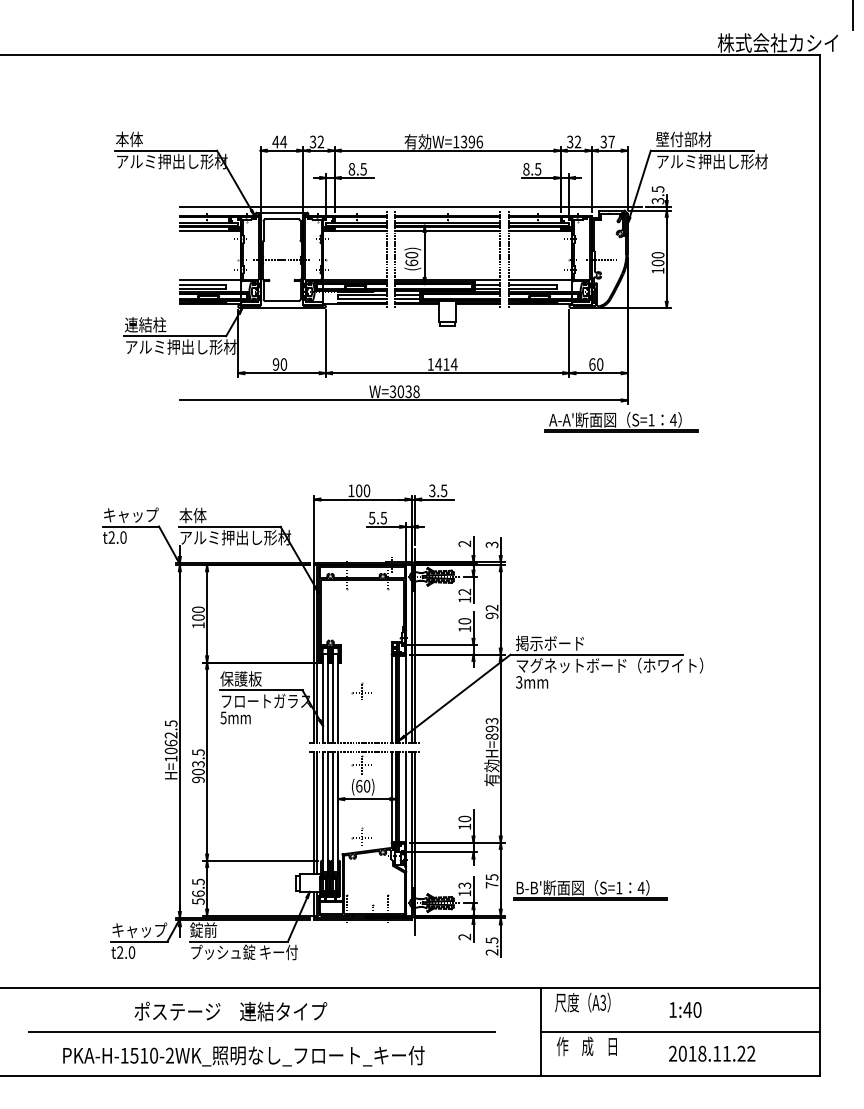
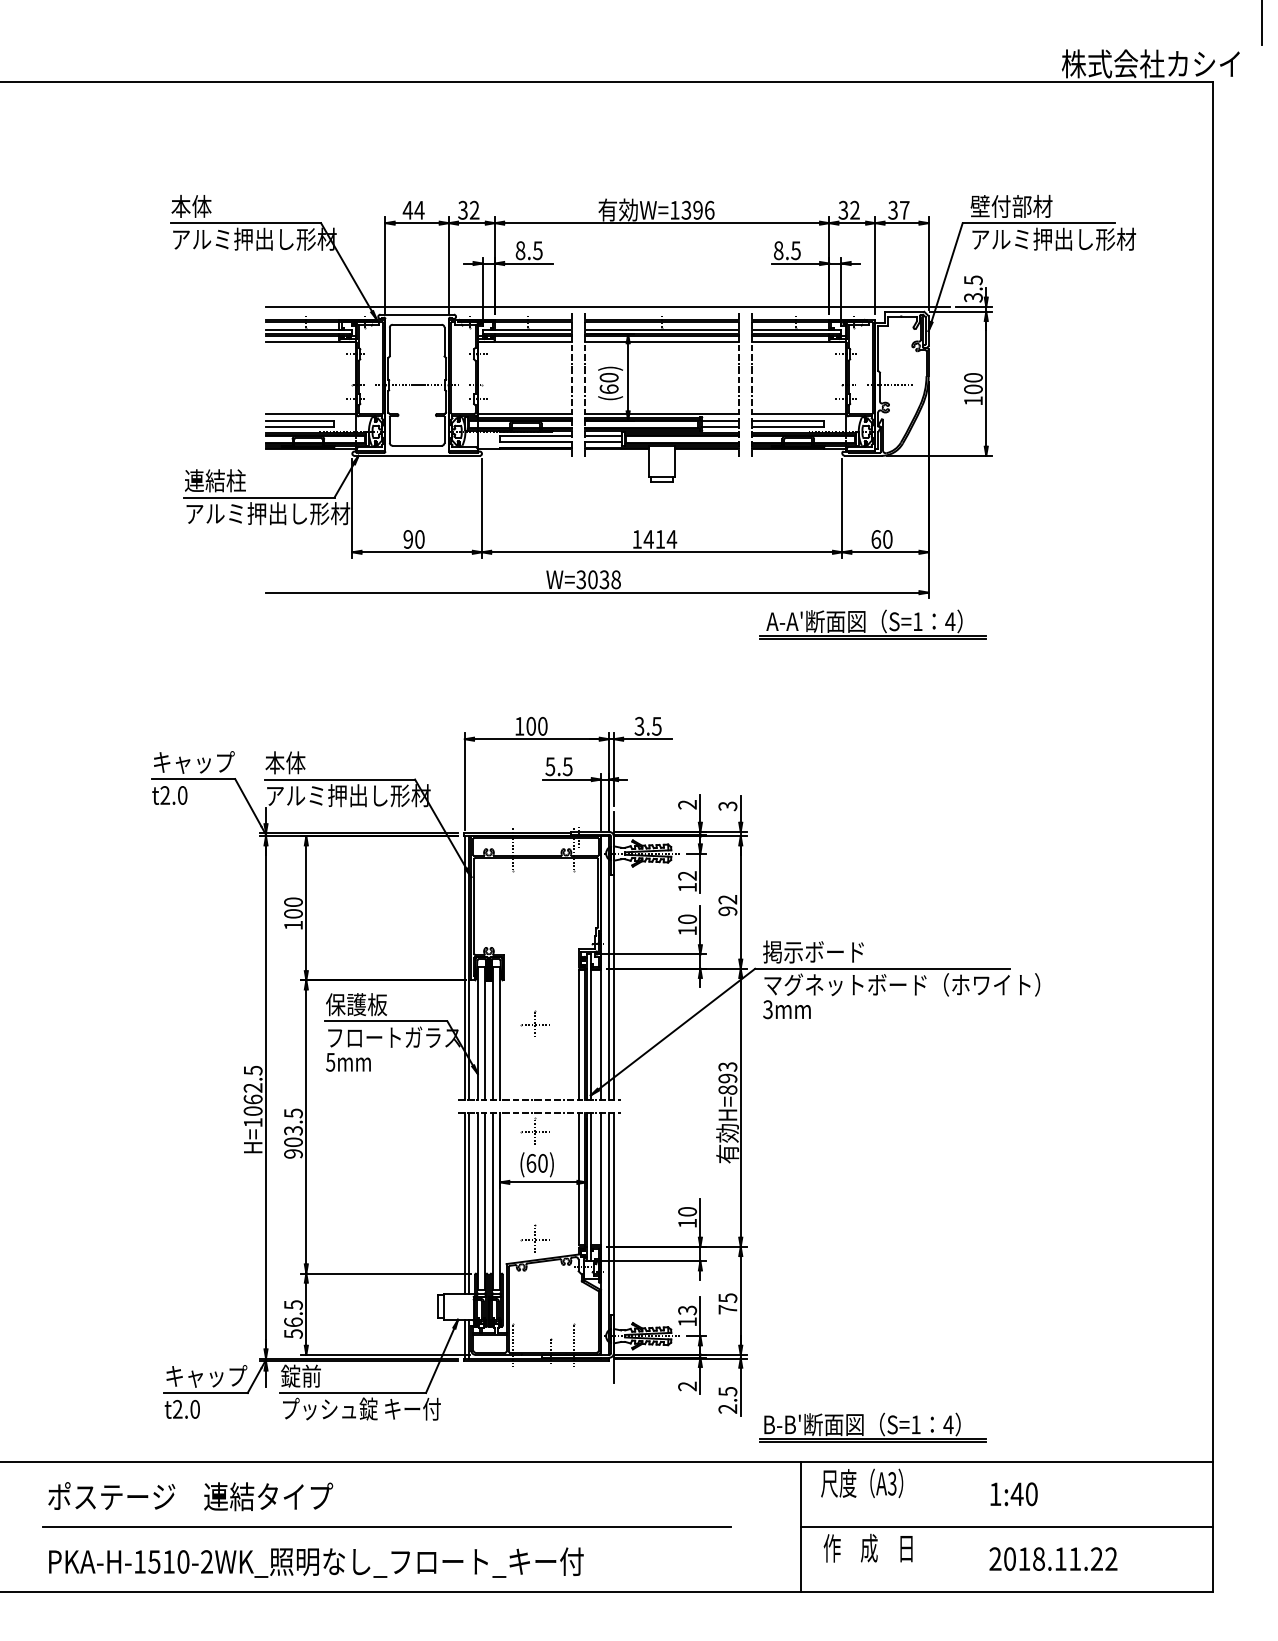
part: (621, 422) -> (873, 625), moved
part: (590, 890) -> (873, 1428), moved
text: (230, 1011) -> (190, 1496), moved
text: (243, 1056) -> (315, 1563), moved

